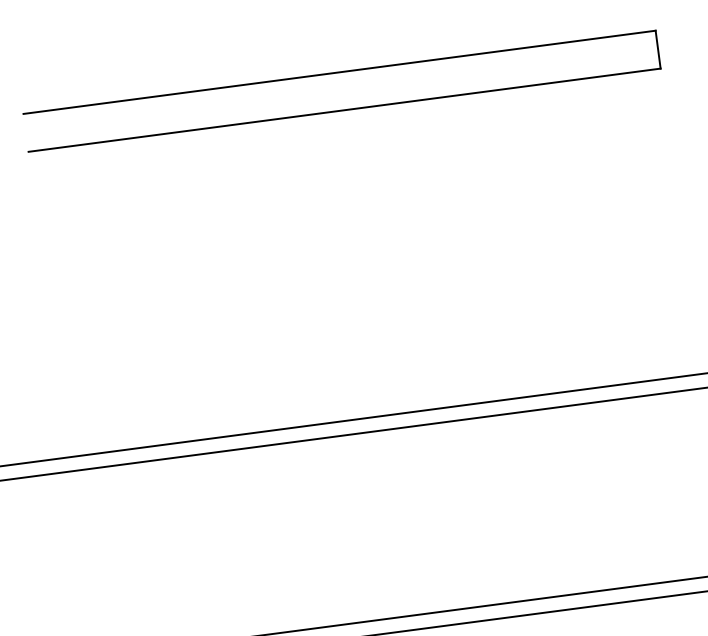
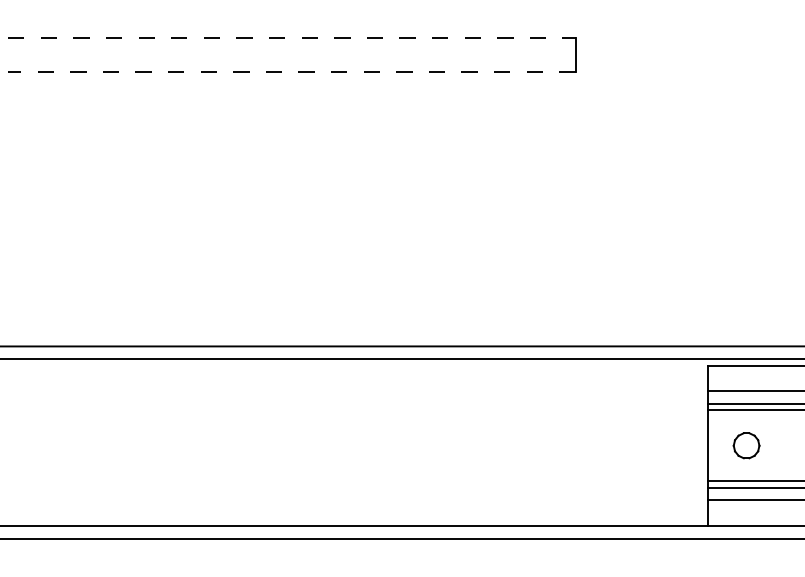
line: (339, 72) -> (291, 38), solid -> dashed
line: (344, 110) -> (291, 72), solid -> dashed

